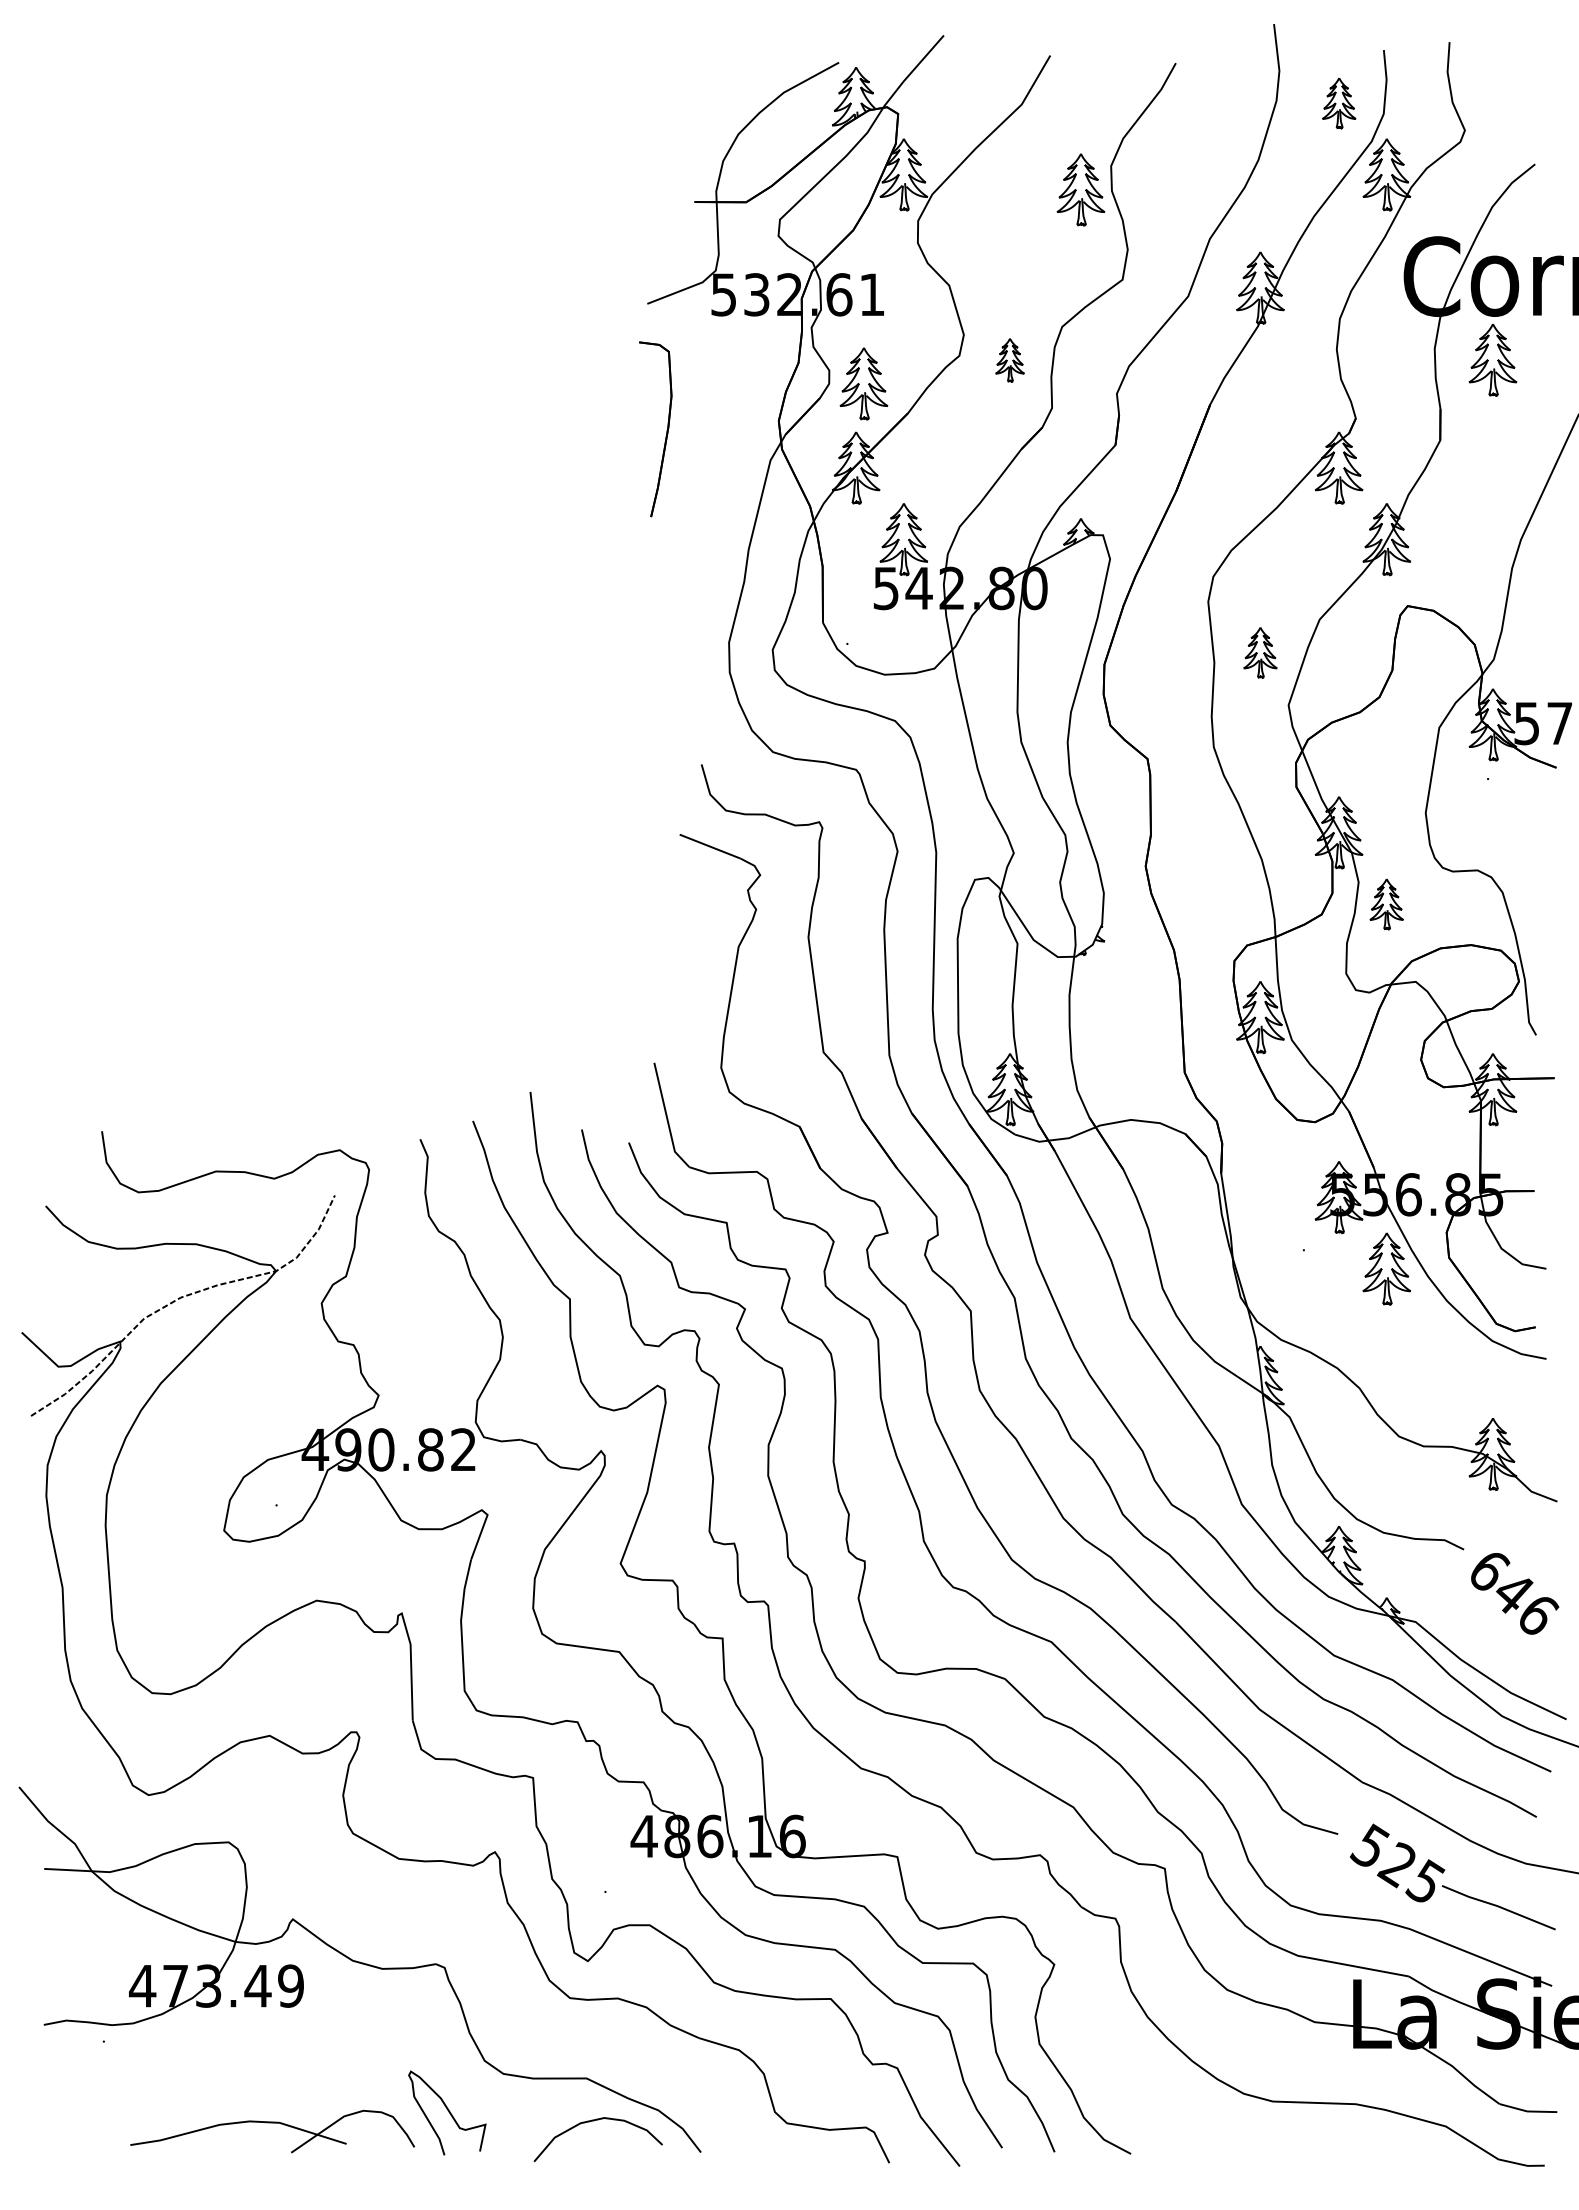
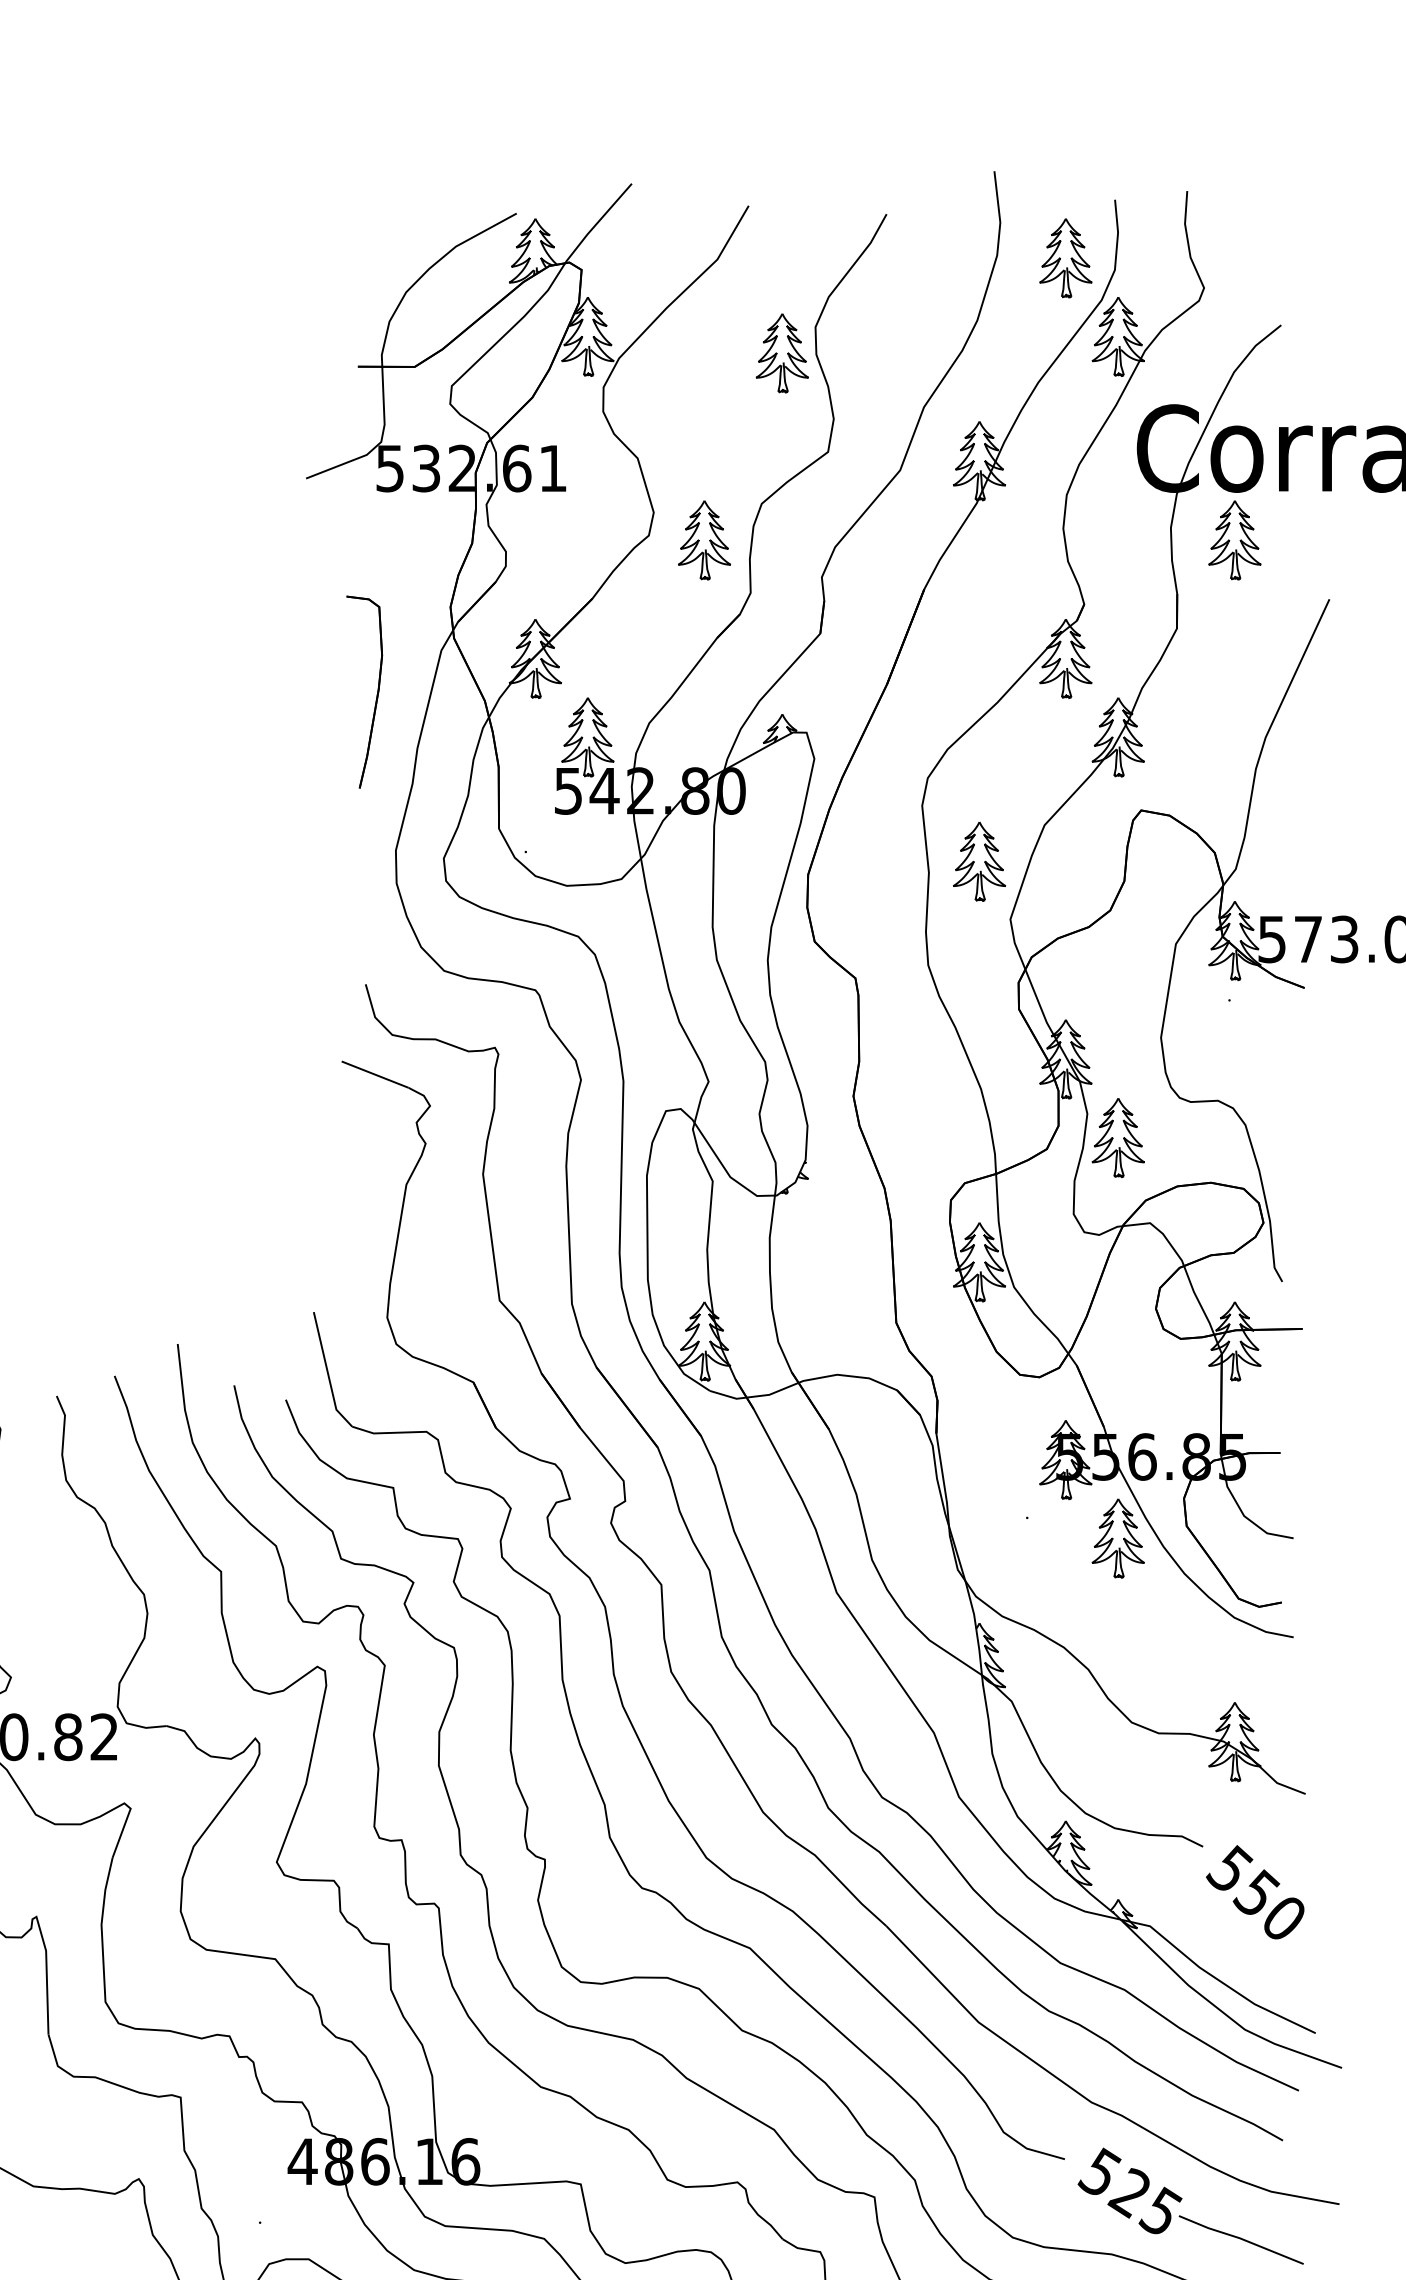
part: (1339, 103) -> (1066, 258), size x1.43
part: (1009, 360) -> (703, 540), size x1.67
part: (863, 383) -> (543, 565), removed
part: (666, 430) -> (376, 693), moved
part: (1260, 652) -> (979, 861), size x1.43
part: (1386, 904) -> (1117, 1138), size x1.43
text: (1512, 1591) -> (1256, 1892), 646 -> 550

